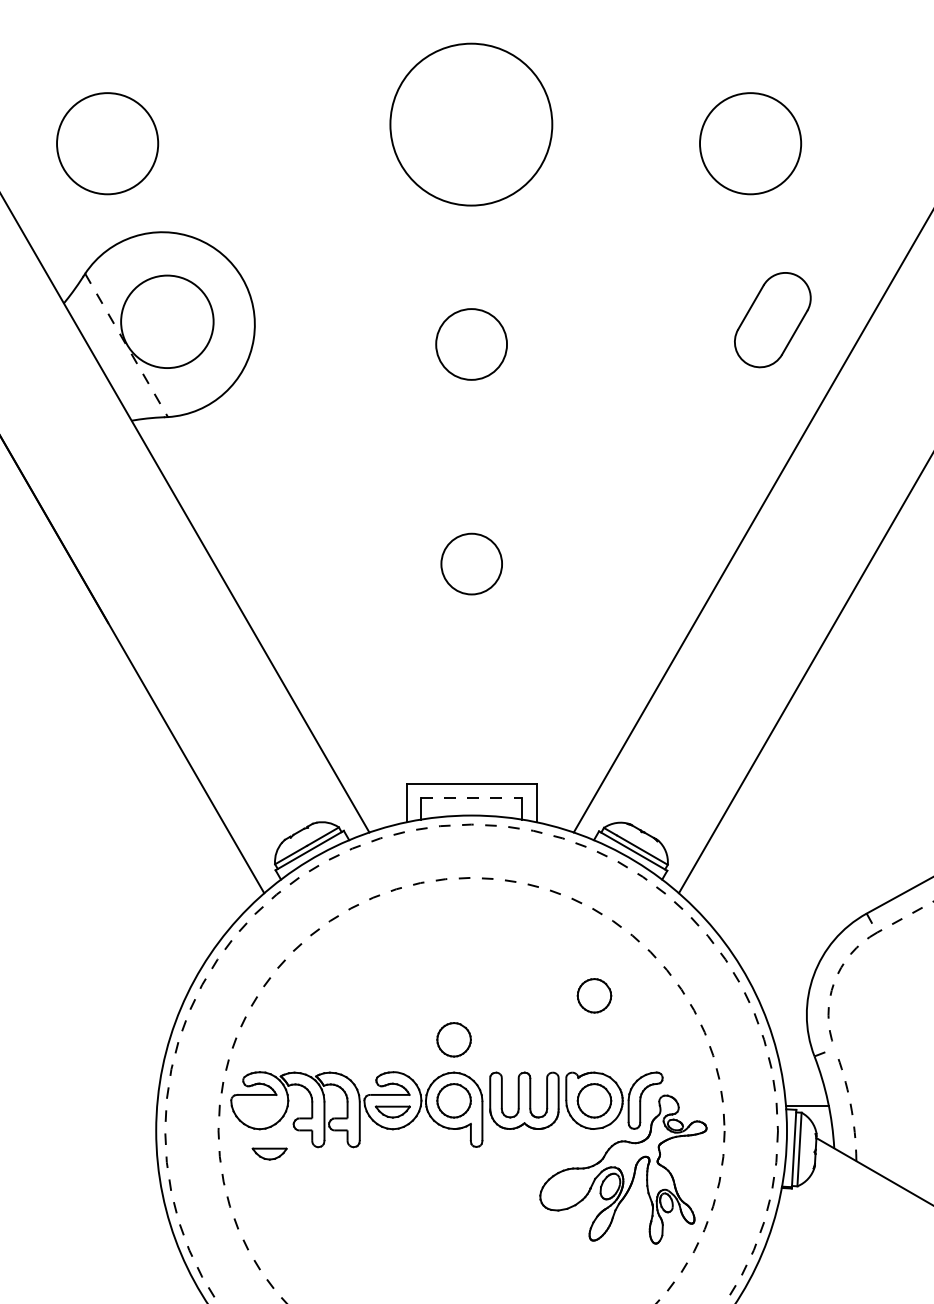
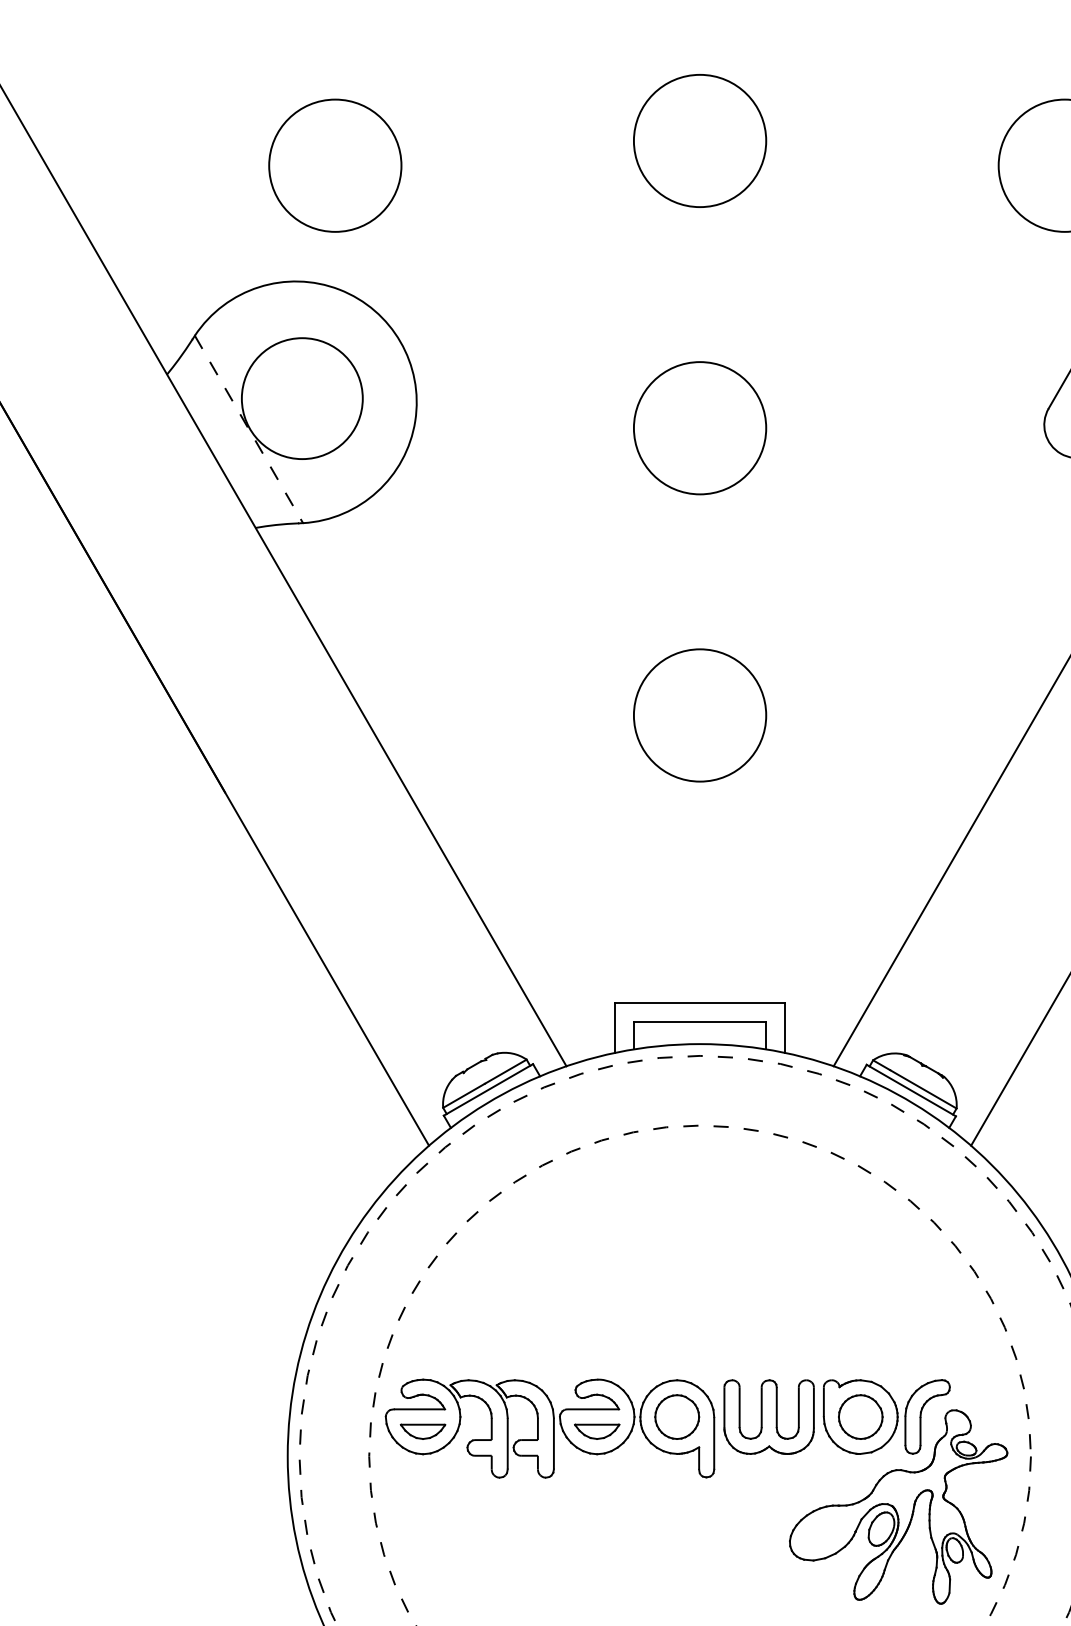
circle: (471, 124) -> (699, 140), size x0.62
circle: (107, 143) -> (335, 165), moved
circle: (471, 344) -> (699, 428), size x1.43
circle: (471, 563) -> (699, 714), size x1.67
line: (471, 798) -> (699, 1021), dashed -> solid
part: (594, 995) -> (860, 1279), removed
part: (453, 1039) -> (676, 1336), removed
part: (269, 1153) -> (422, 1431), moved

